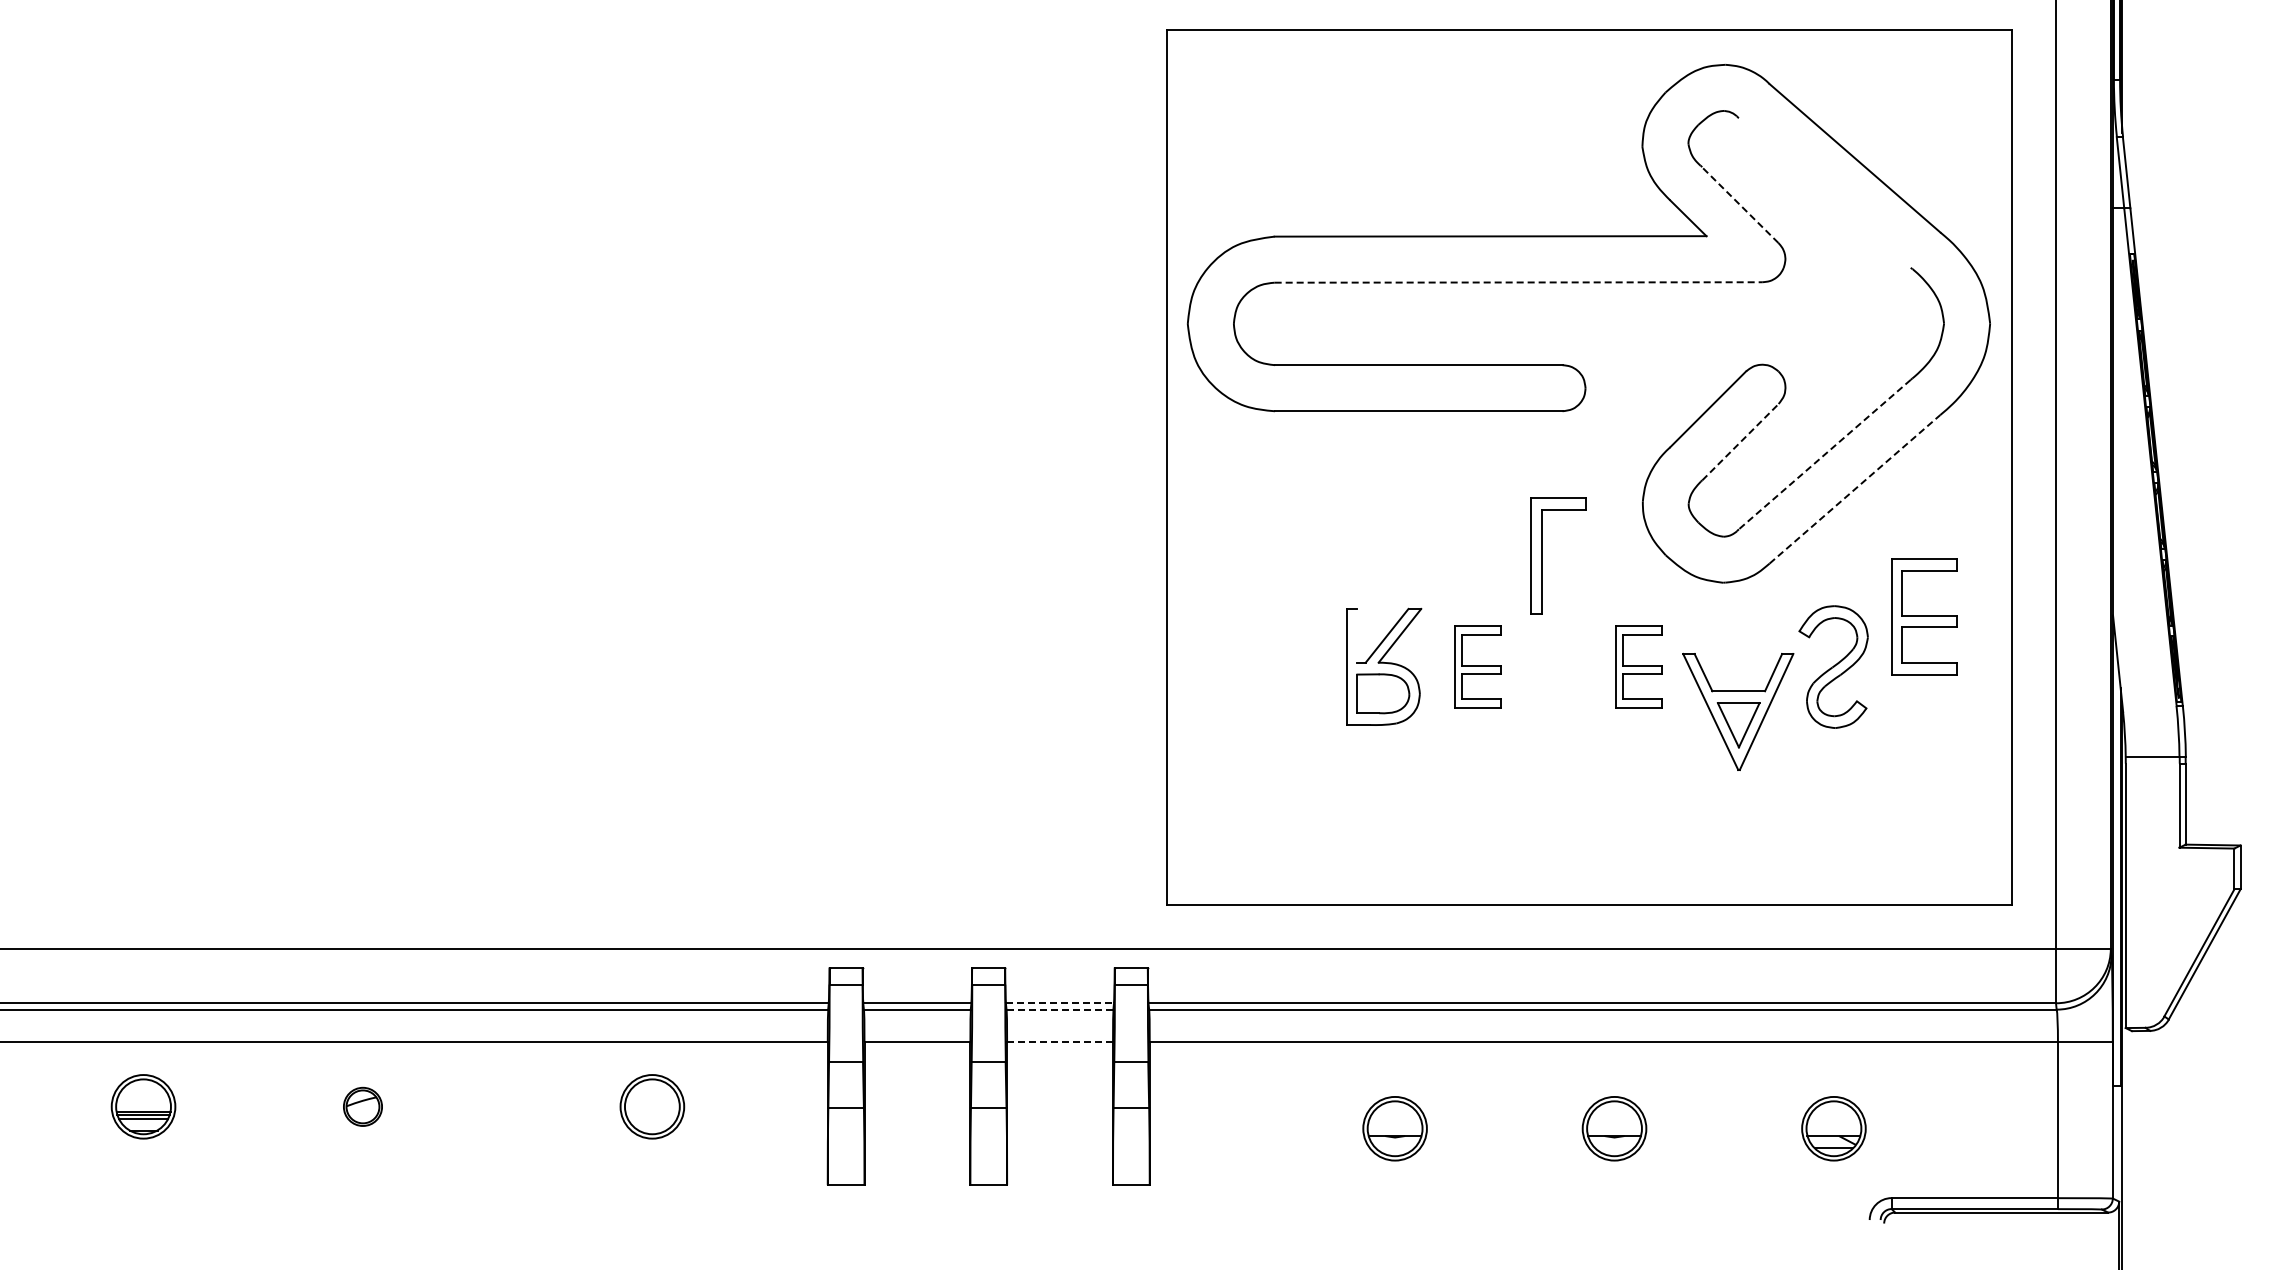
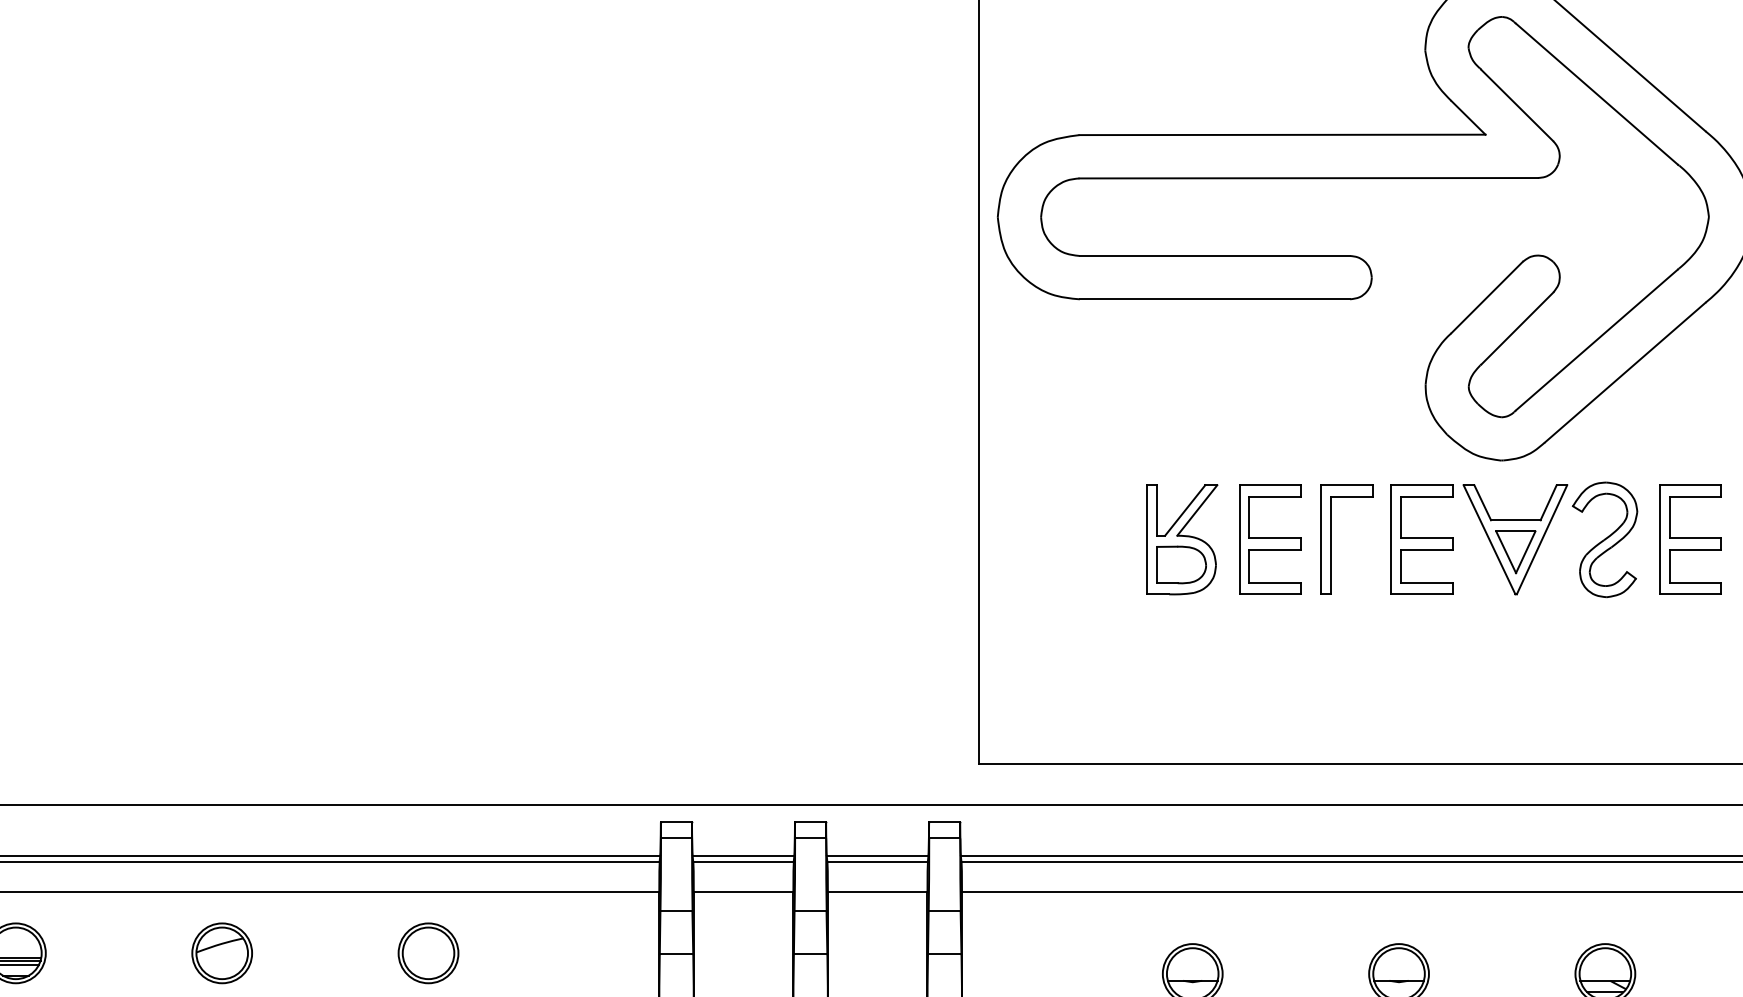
line: (1824, 192) -> (1596, 93), added
line: (1740, 205) -> (1517, 105), dashed -> solid
line: (1518, 282) -> (1308, 178), dashed -> solid
line: (1740, 442) -> (1517, 328), dashed -> solid
line: (1824, 454) -> (1596, 339), dashed -> solid
line: (1855, 488) -> (1625, 371), dashed -> solid
part: (1542, 555) -> (1331, 539), moved
part: (1924, 616) -> (1690, 539), moved
line: (1357, 635) -> (1157, 510), added
part: (1477, 666) -> (1270, 539), size x1.43
part: (1638, 666) -> (1421, 539), size x1.43
part: (1738, 711) -> (1515, 539), moved
line: (1060, 1003) -> (878, 856), dashed -> solid
line: (1059, 1009) -> (877, 861), dashed -> solid
line: (1060, 1042) -> (878, 892), dashed -> solid
part: (362, 1106) -> (221, 953), size x1.67
part: (652, 1106) -> (428, 953), moved

